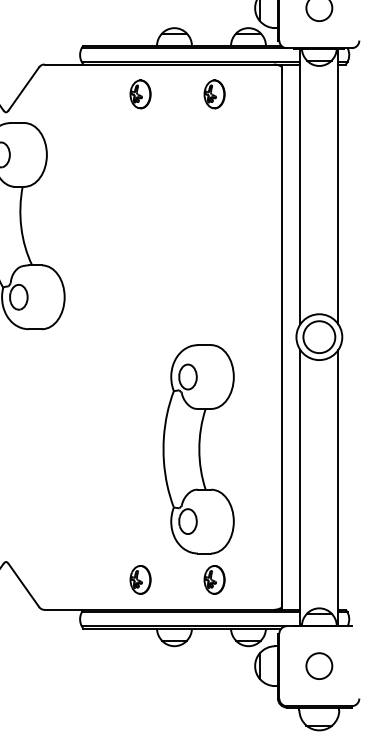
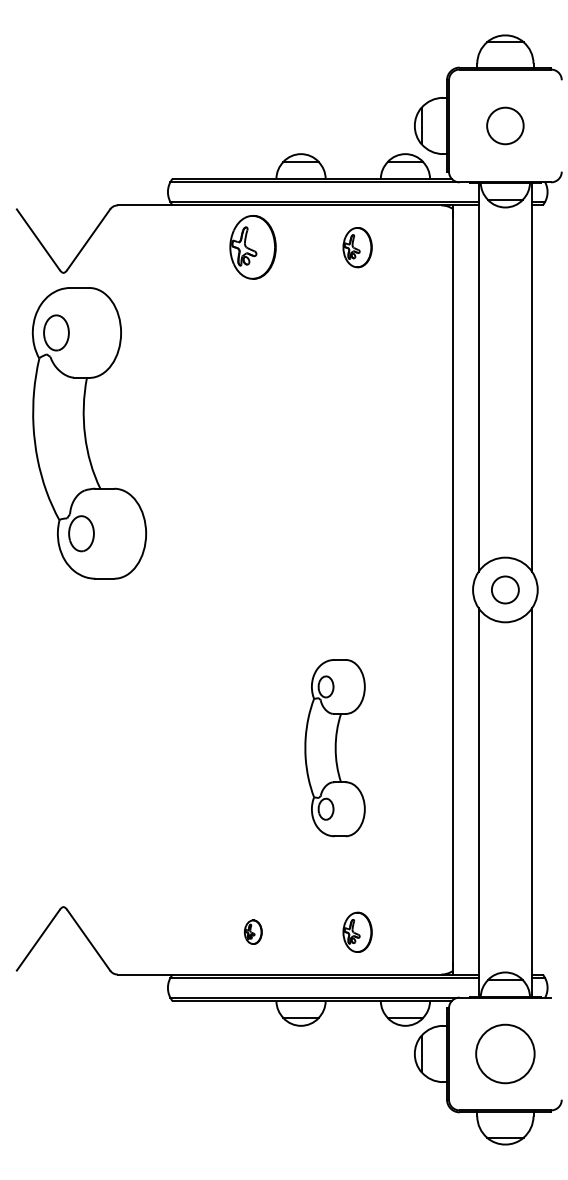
part: (140, 94) -> (253, 247), size x1.6
circle: (318, 336) -> (504, 589), size x0.6
part: (198, 448) -> (334, 747), size x0.6
part: (140, 579) -> (253, 931), size x0.6
circle: (319, 665) -> (505, 1053), size x1.6

